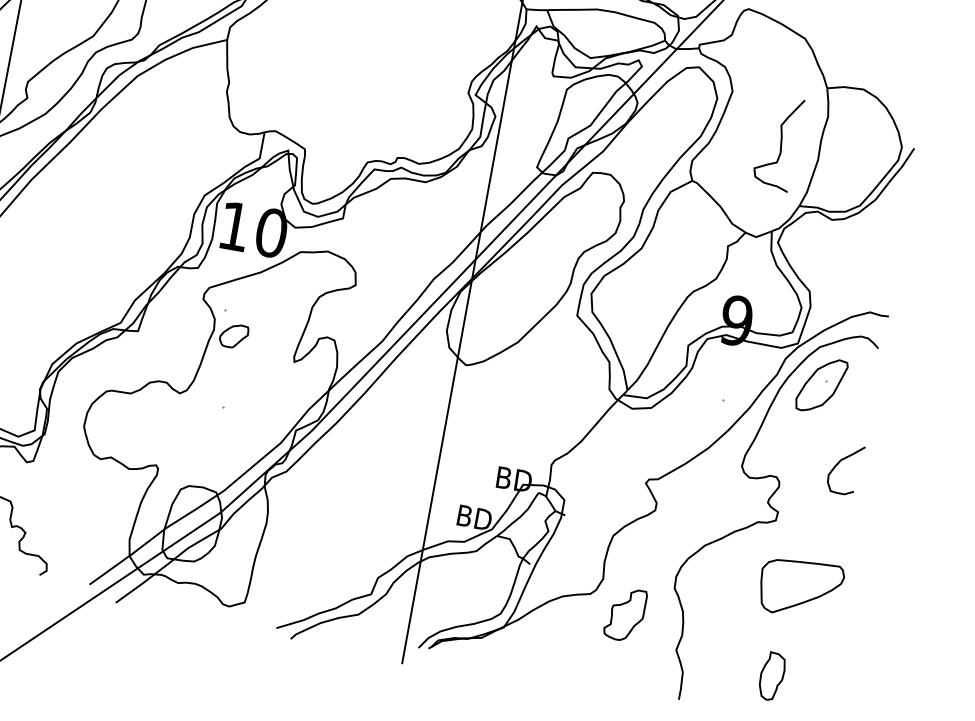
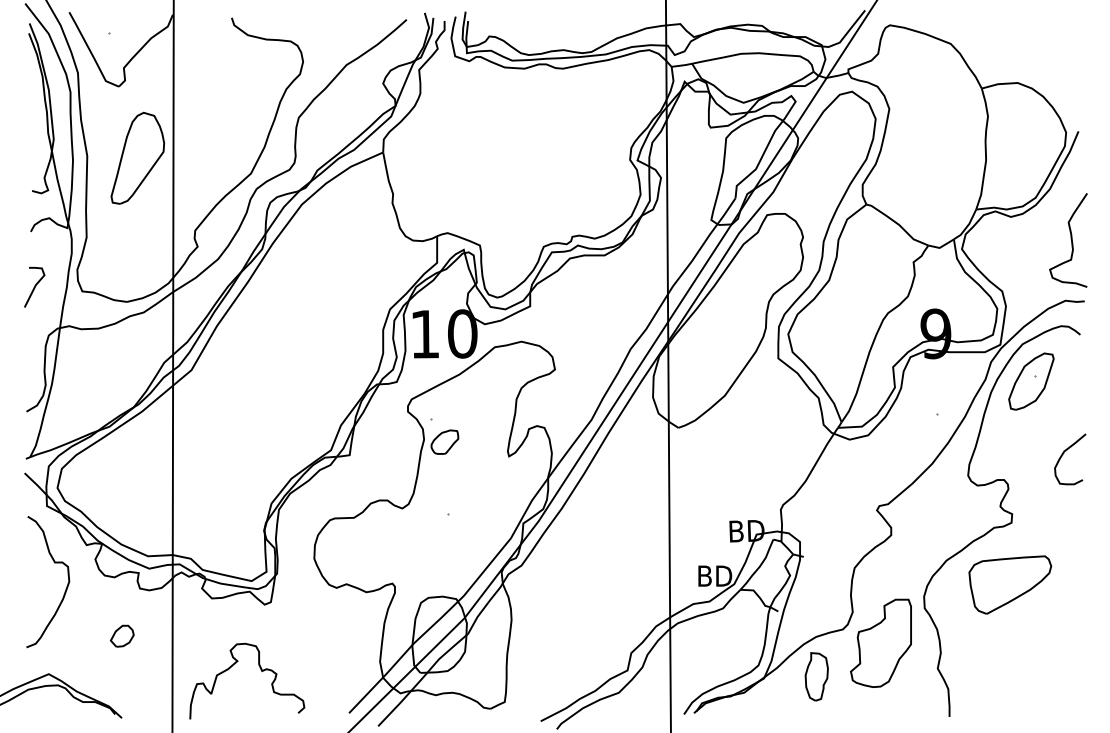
curve: (780, 142) -> (1070, 239), moved
part: (800, 588) -> (1010, 584), moved
part: (624, 613) -> (880, 642), size x1.67
part: (771, 676) -> (816, 676), moved

